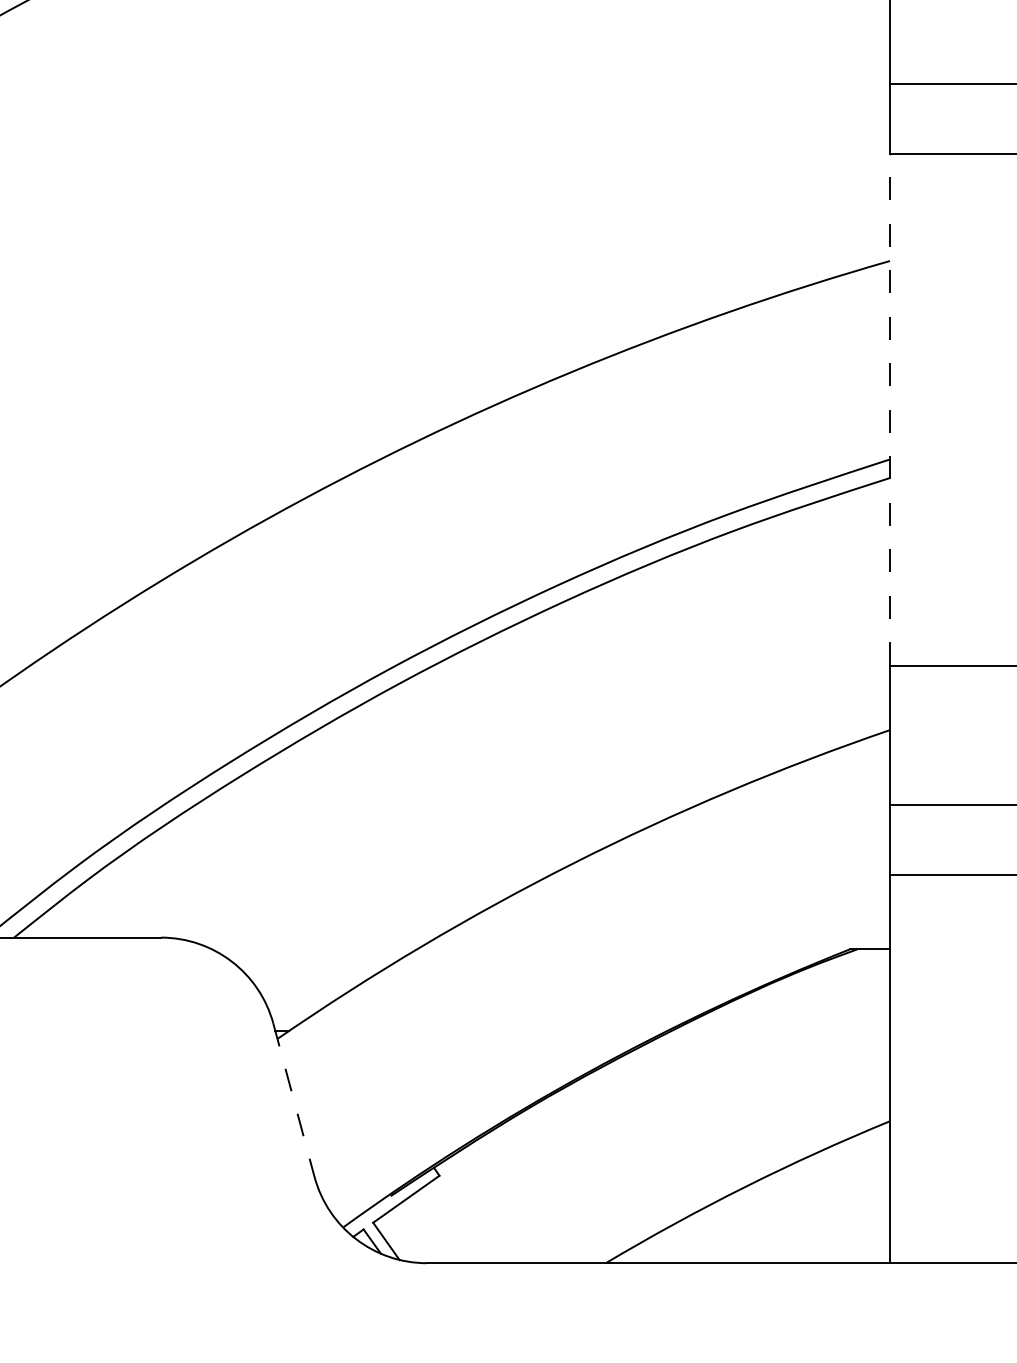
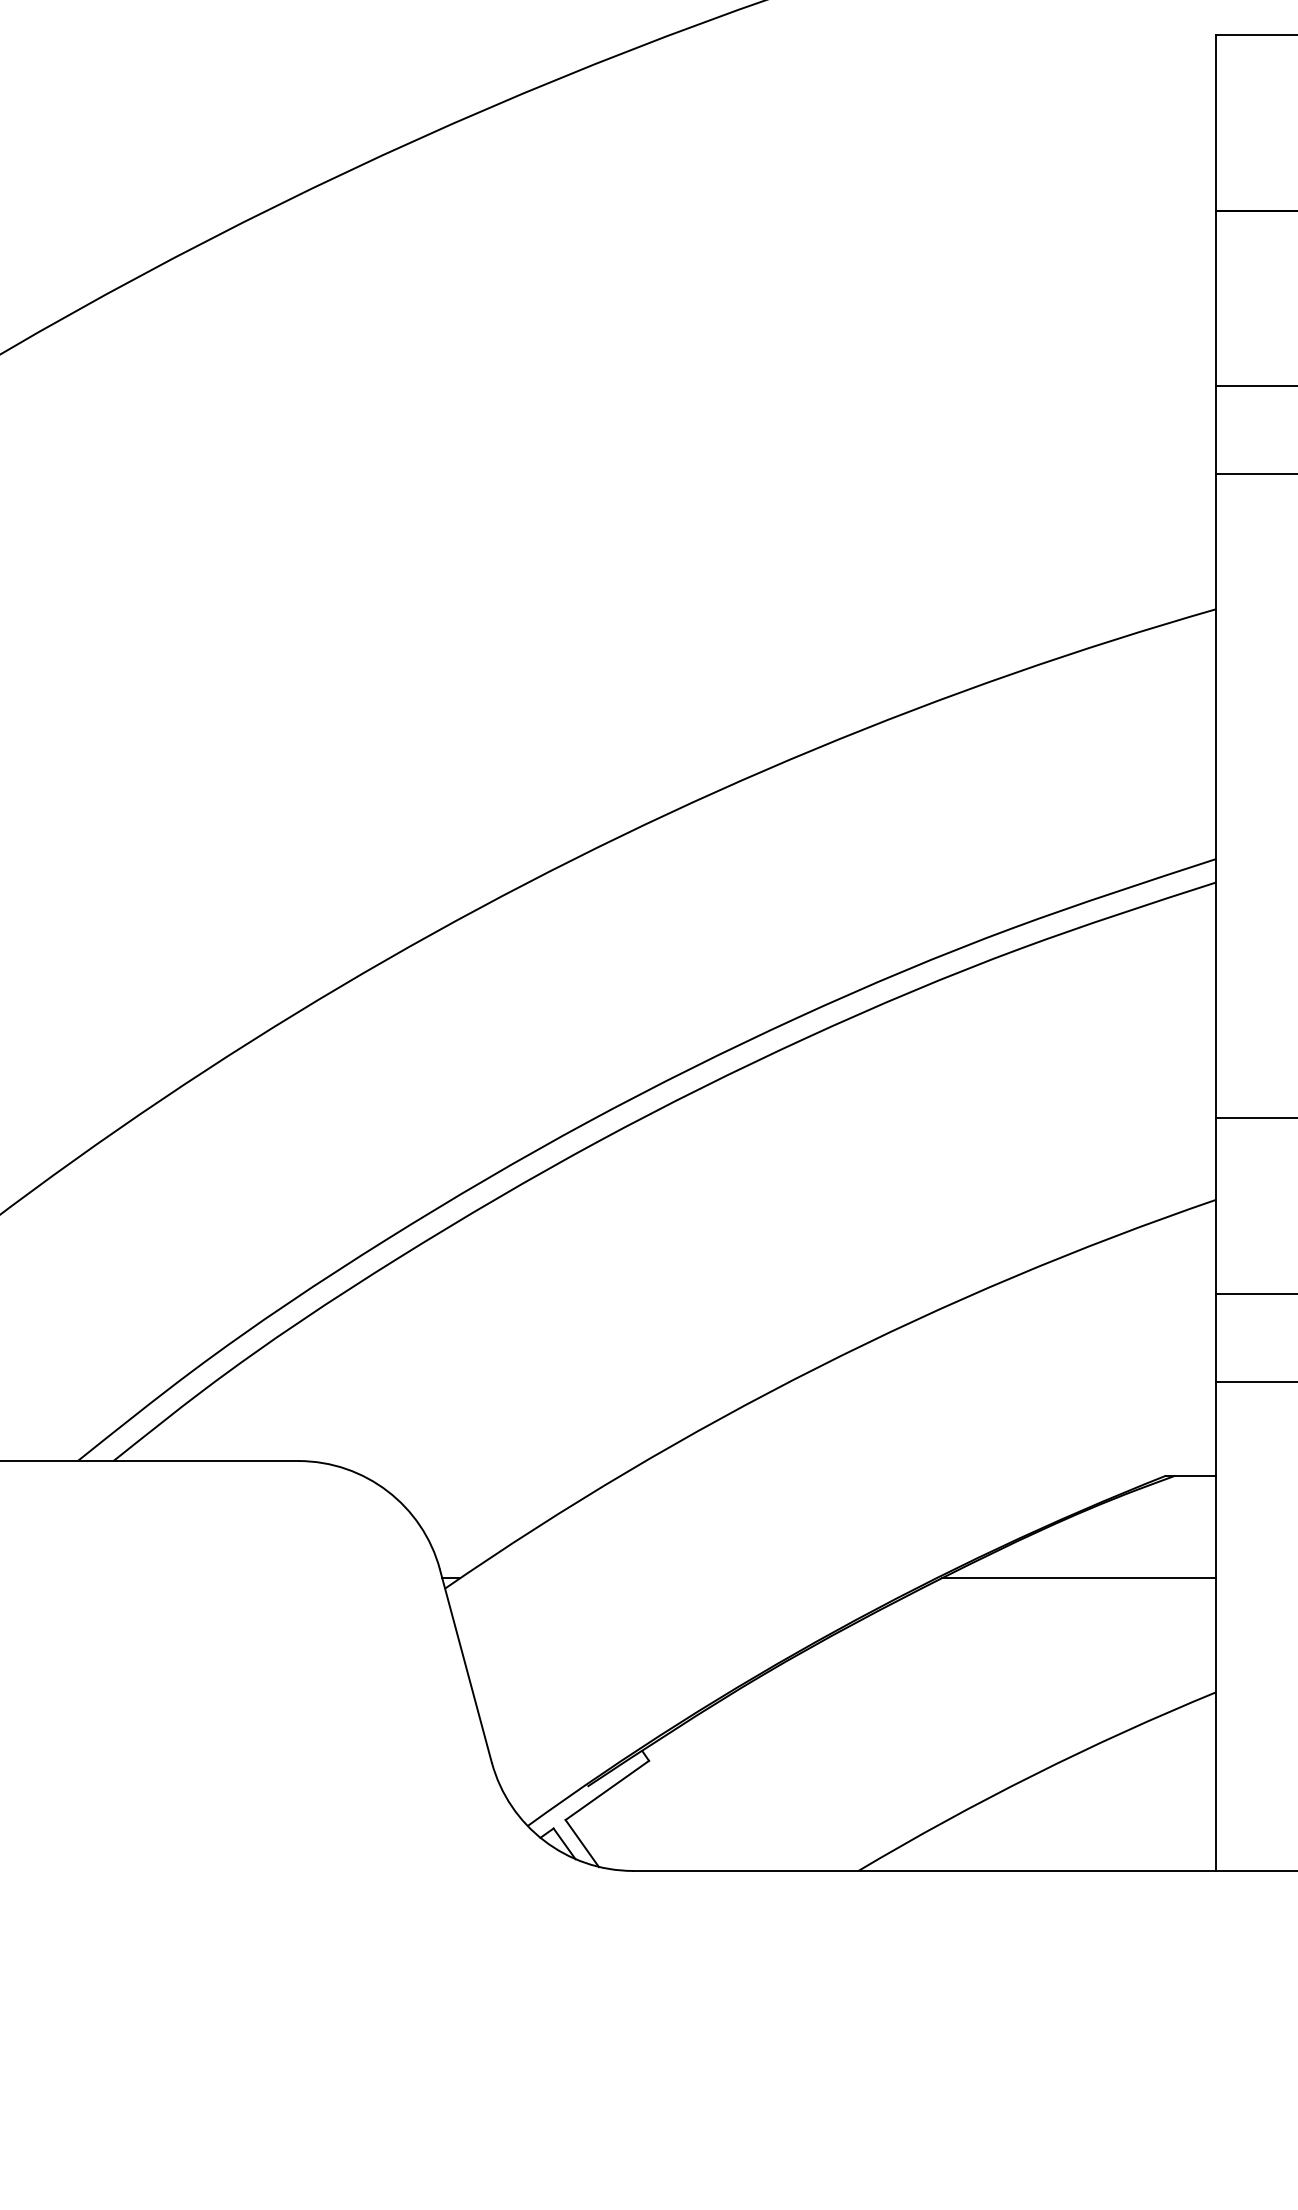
line: (890, 408) -> (1216, 795), dashed -> solid
line: (781, 1030) -> (1079, 1578), added
line: (293, 1100) -> (465, 1666), dashed -> solid

